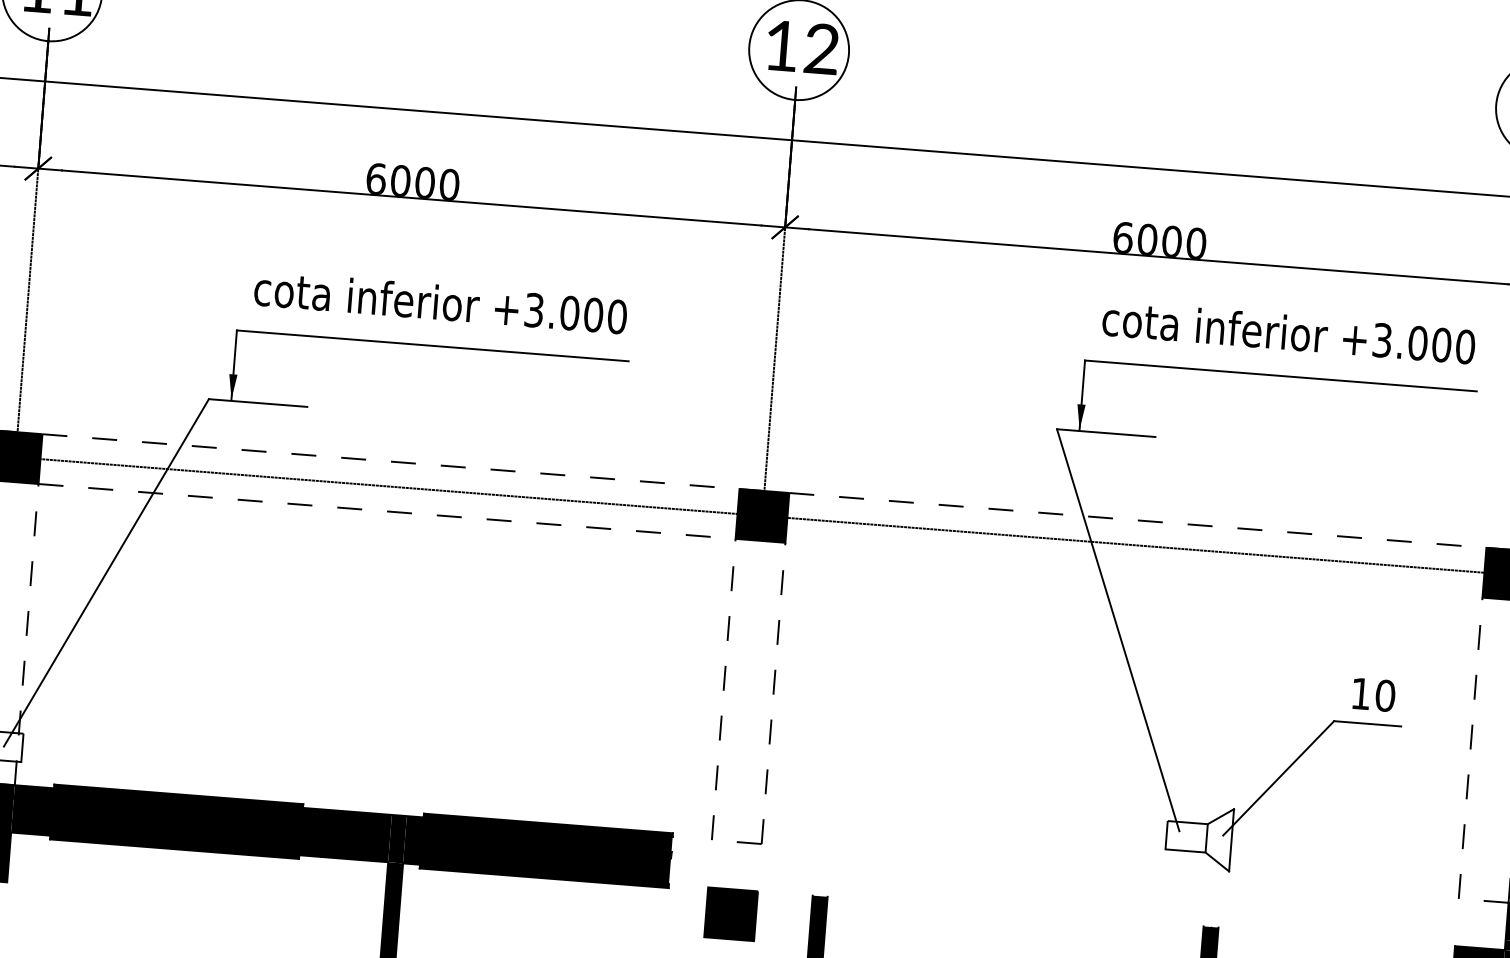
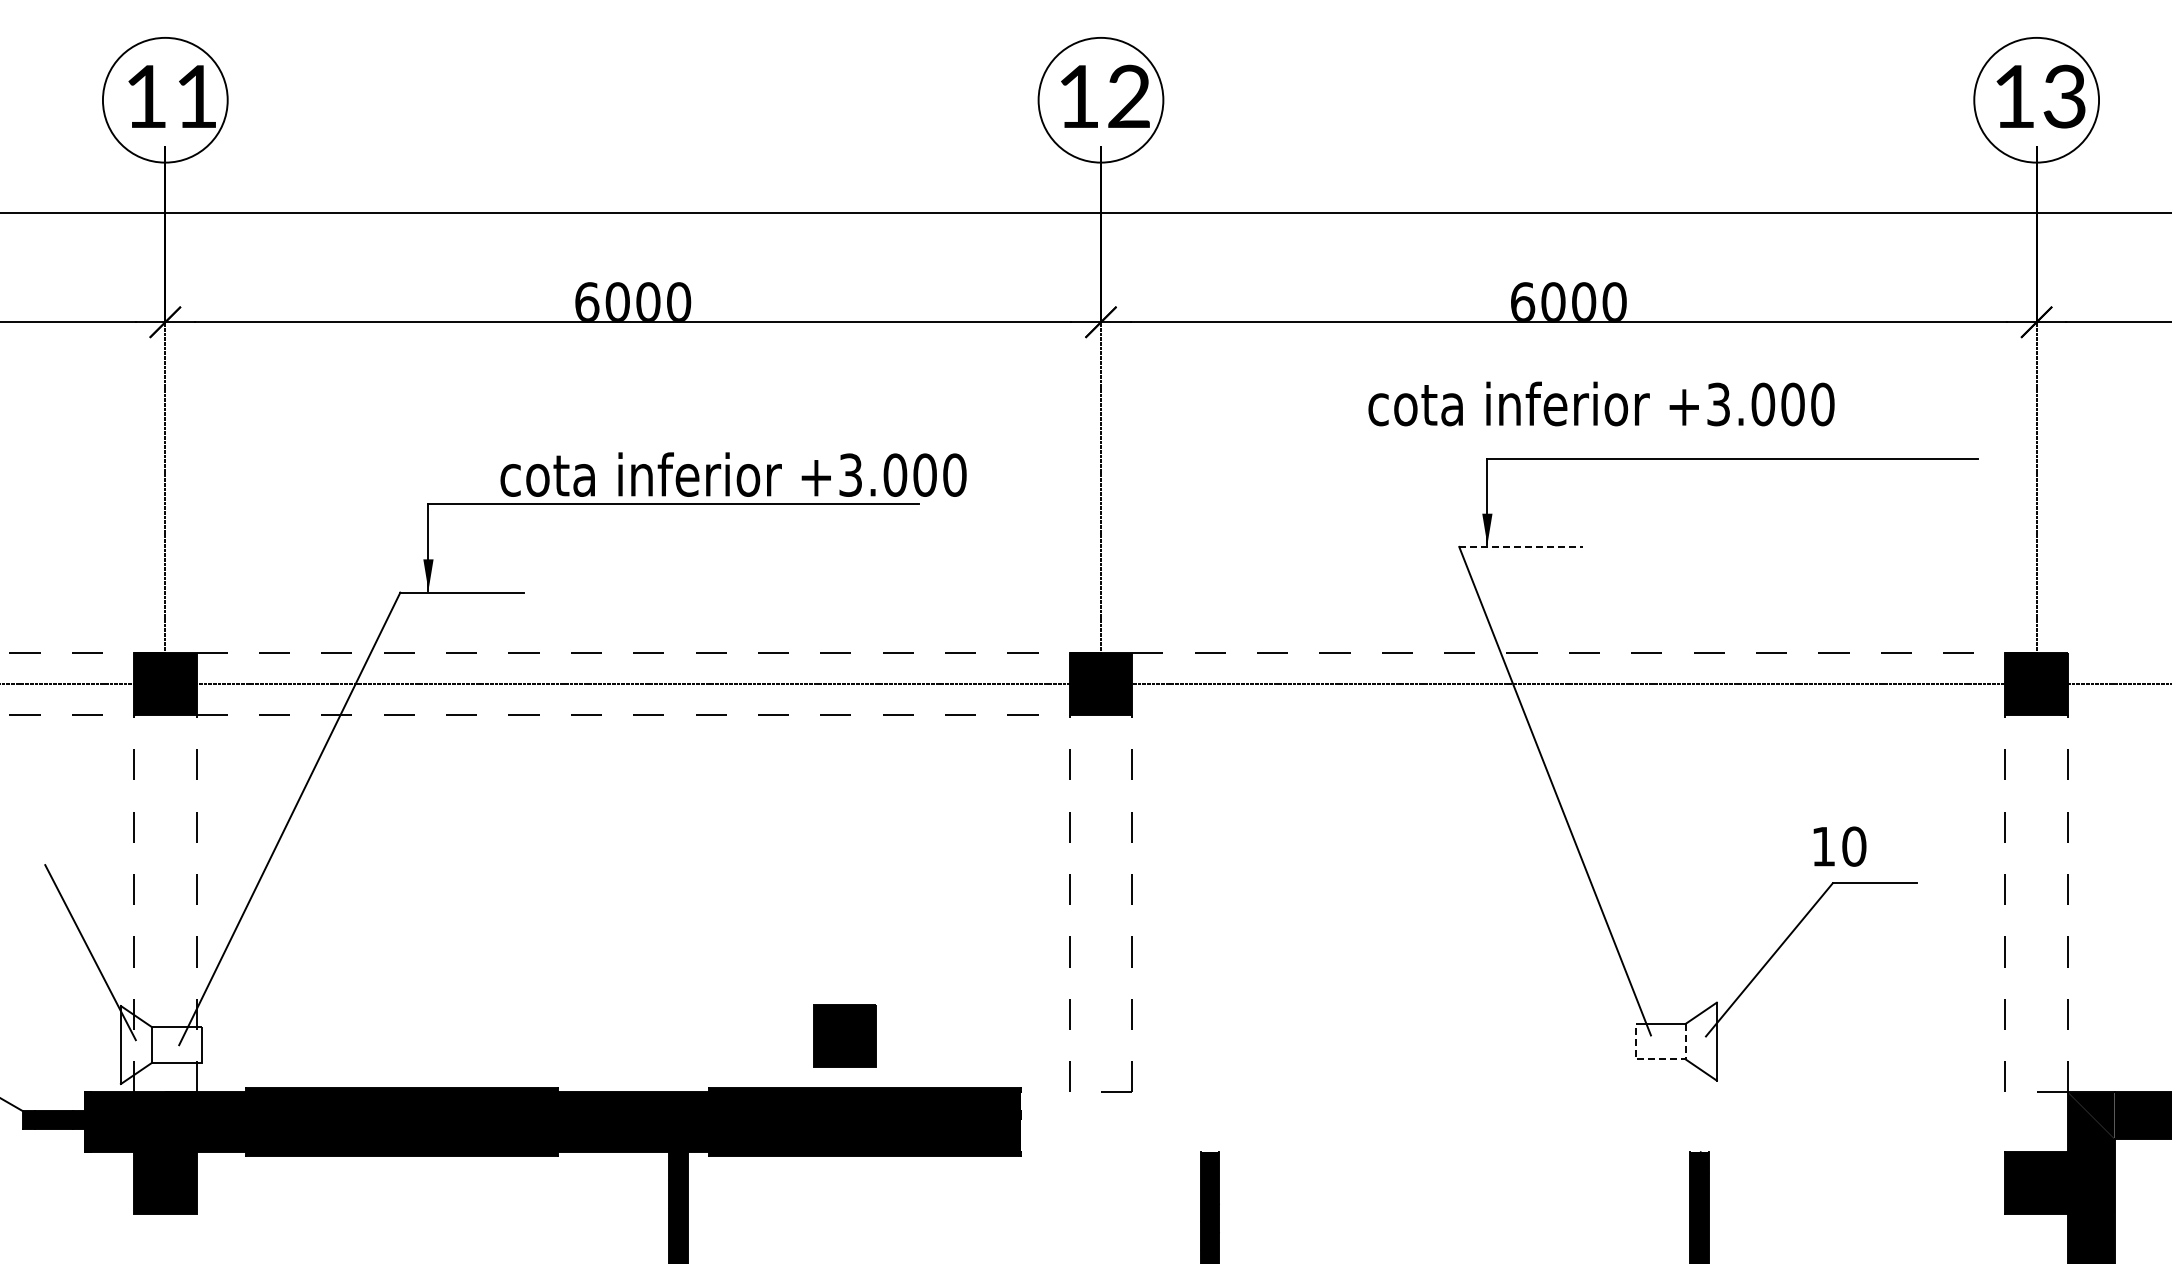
text: (440, 302) -> (733, 474), moved
text: (1288, 332) -> (1601, 403), moved
line: (1105, 432) -> (1520, 546), solid -> dashed
text: (1373, 694) -> (1839, 846), moved
line: (1185, 851) -> (1660, 1059), solid -> dashed
part: (730, 914) -> (844, 1035), moved

